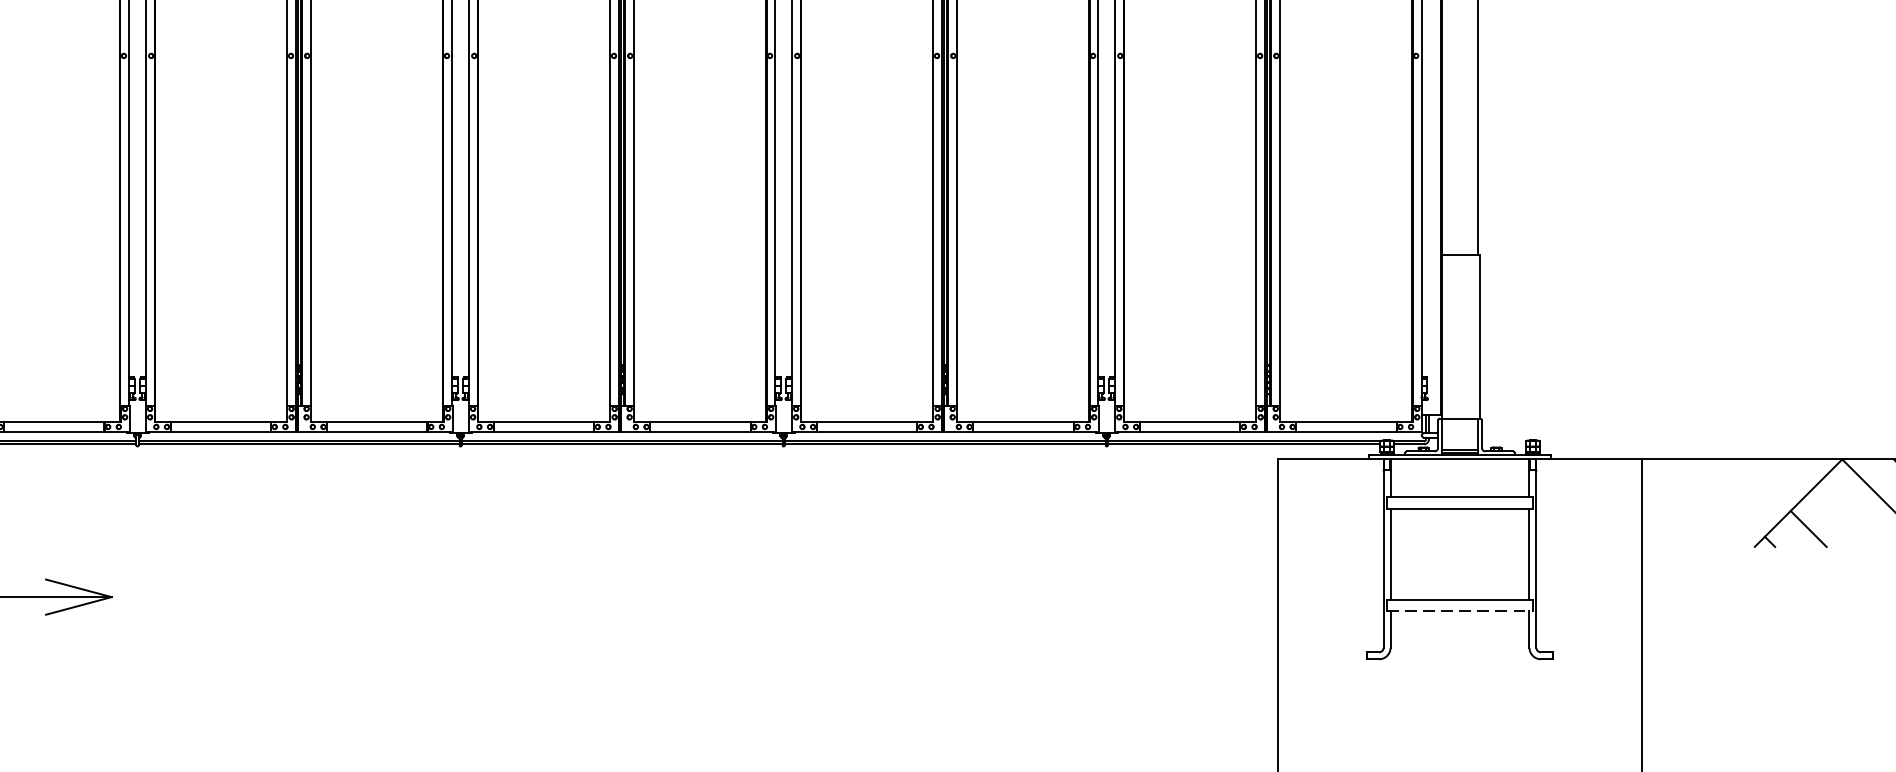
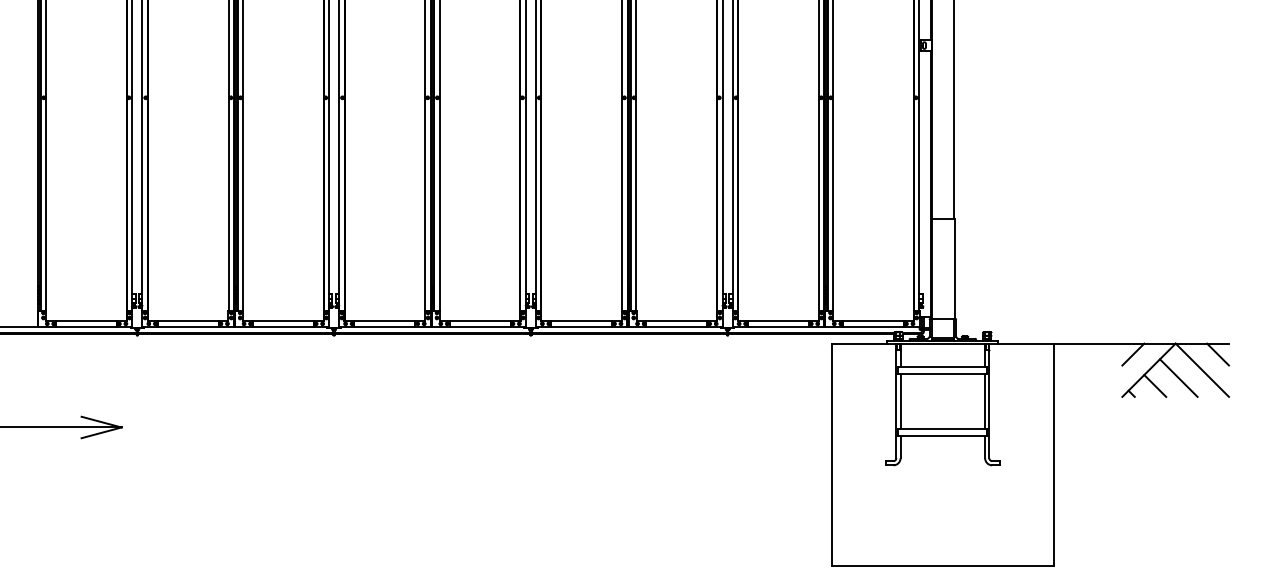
line: (1773, 477) -> (1133, 354), added
line: (1846, 515) -> (1178, 377), added
line: (1461, 611) -> (943, 436), dashed -> solid

